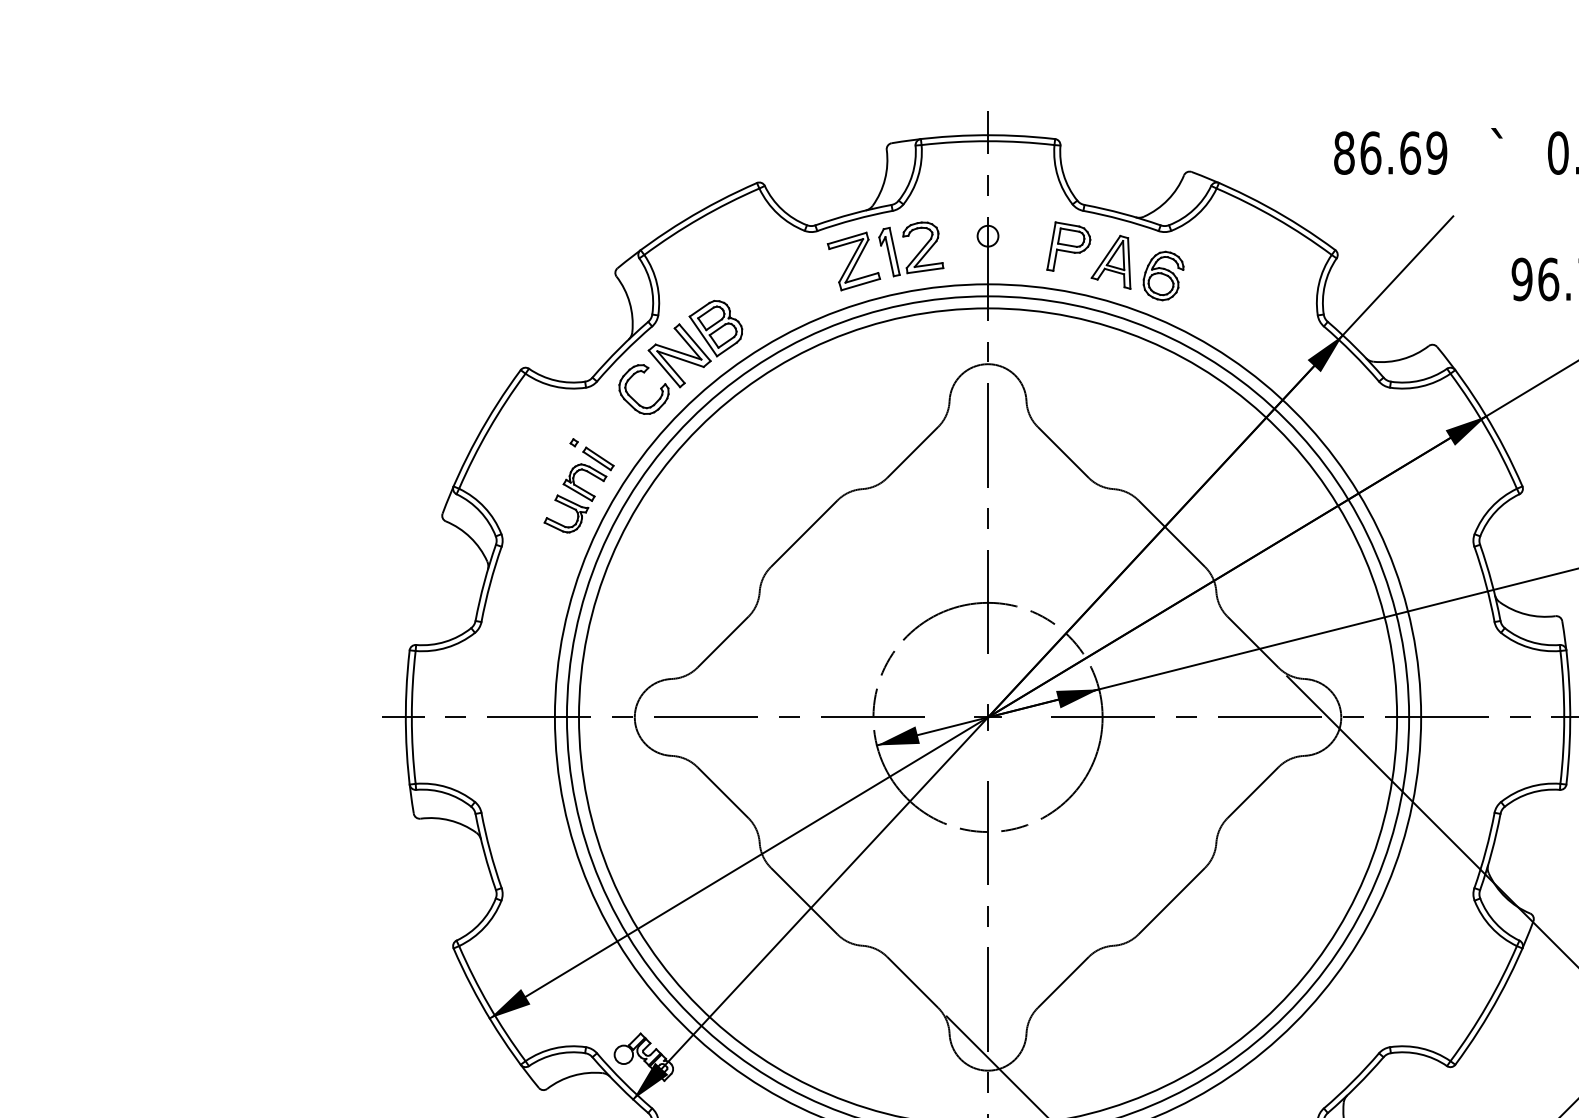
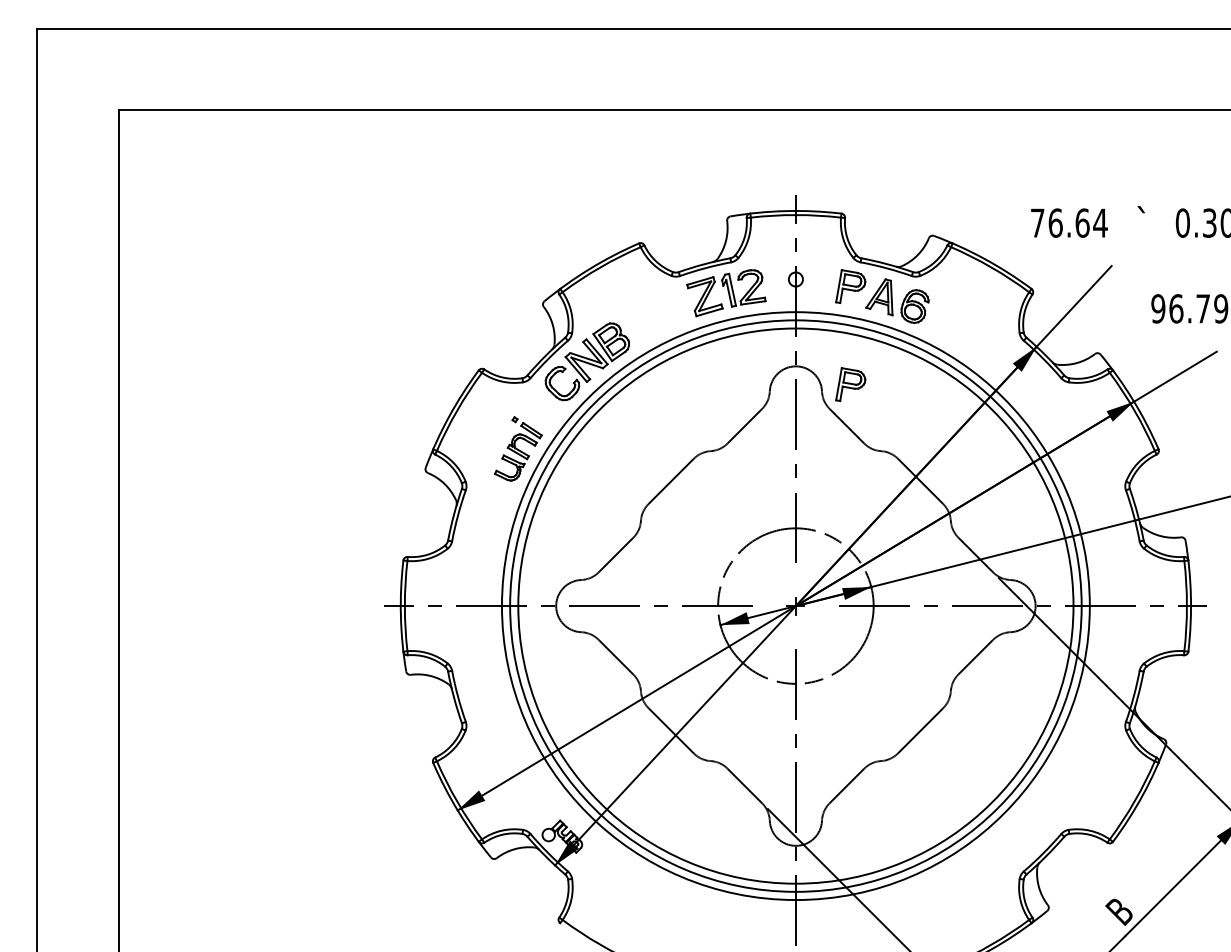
text: (1389, 152) -> (1068, 222), 86.69 -> 76.64
part: (1068, 390) -> (850, 384), added

